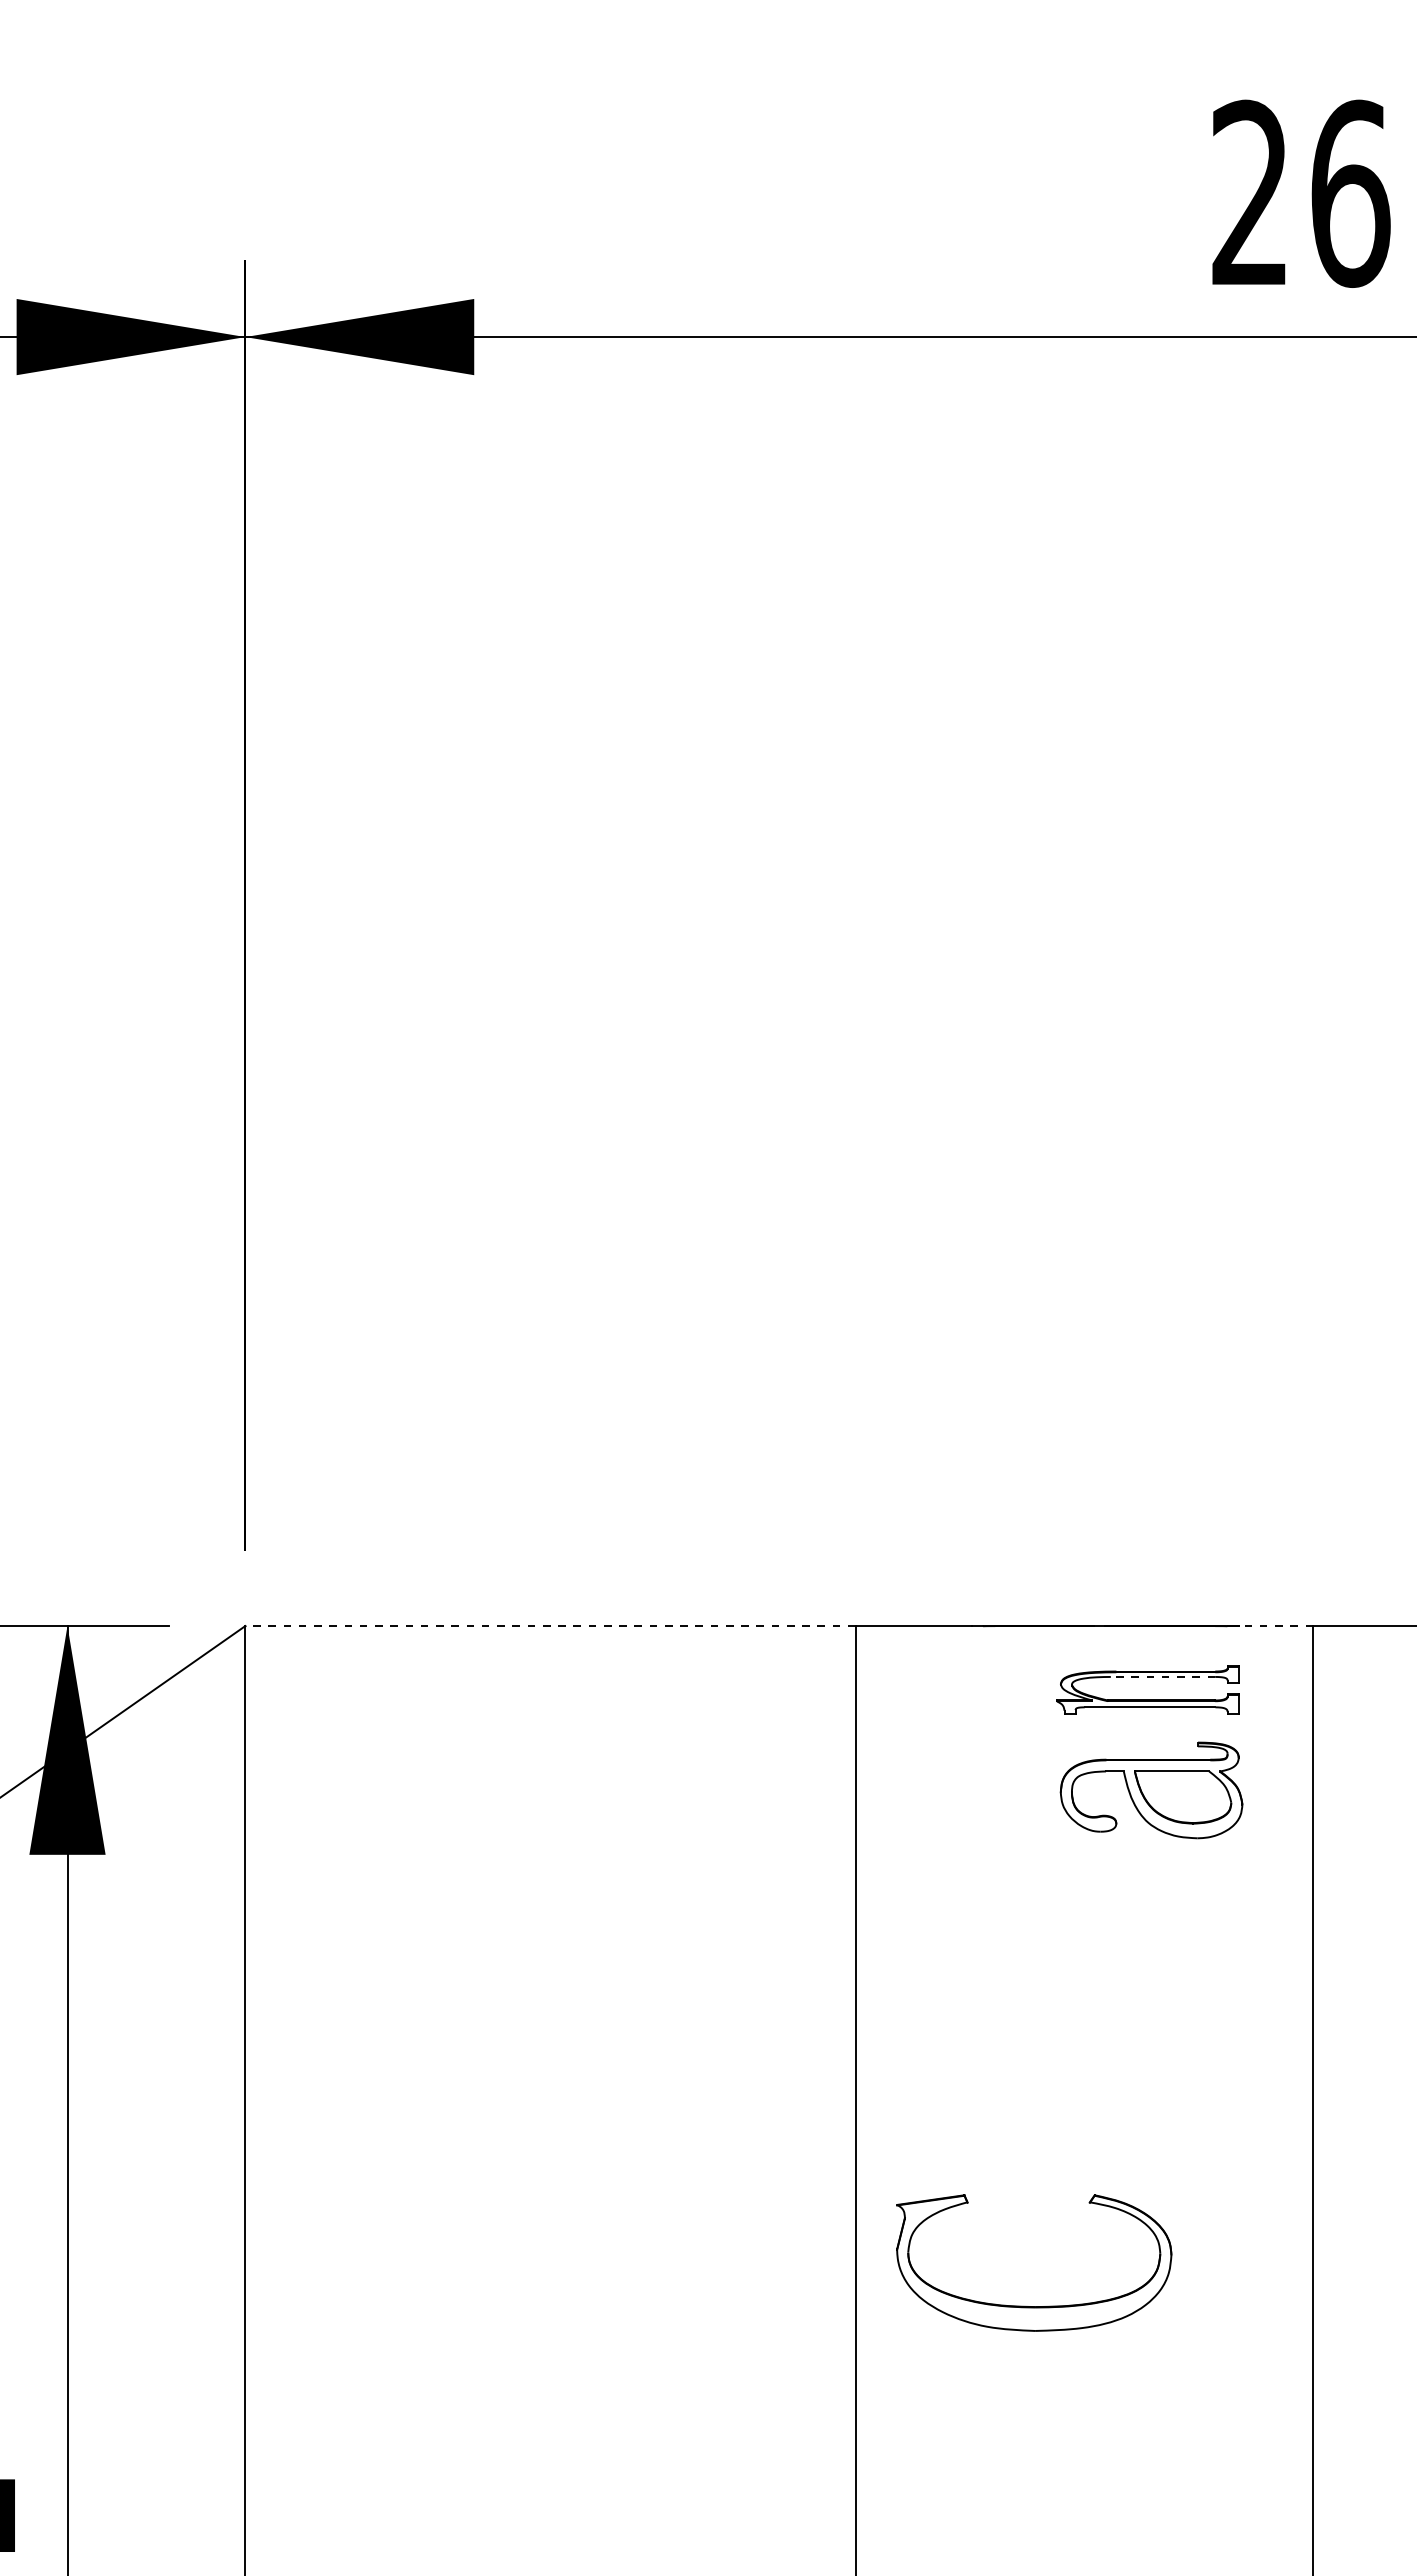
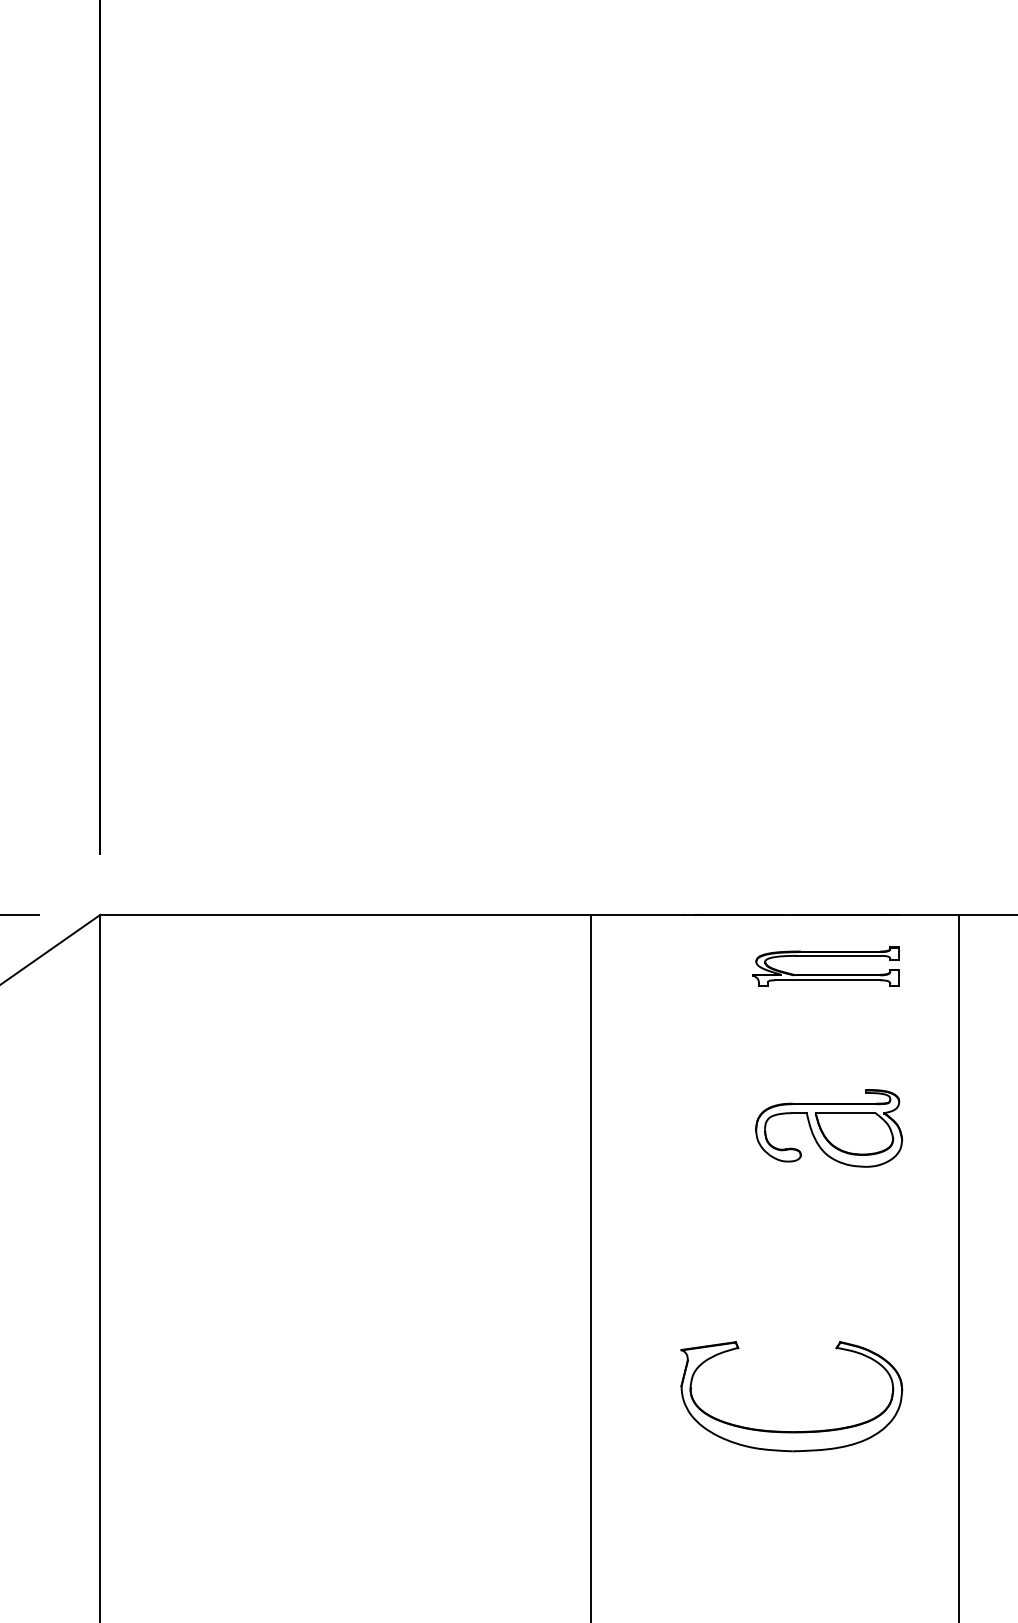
line: (550, 1626) -> (345, 915), dashed -> solid
line: (1275, 1626) -> (928, 915), dashed -> solid
line: (1162, 1676) -> (837, 955), dashed -> solid
part: (1151, 1790) -> (829, 1128), moved
part: (1025, 2305) -> (784, 1430), moved

